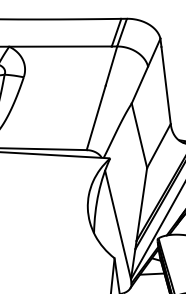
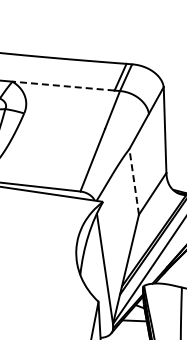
line: (60, 46) -> (63, 86), solid -> dashed
line: (139, 135) -> (134, 181), solid -> dashed

